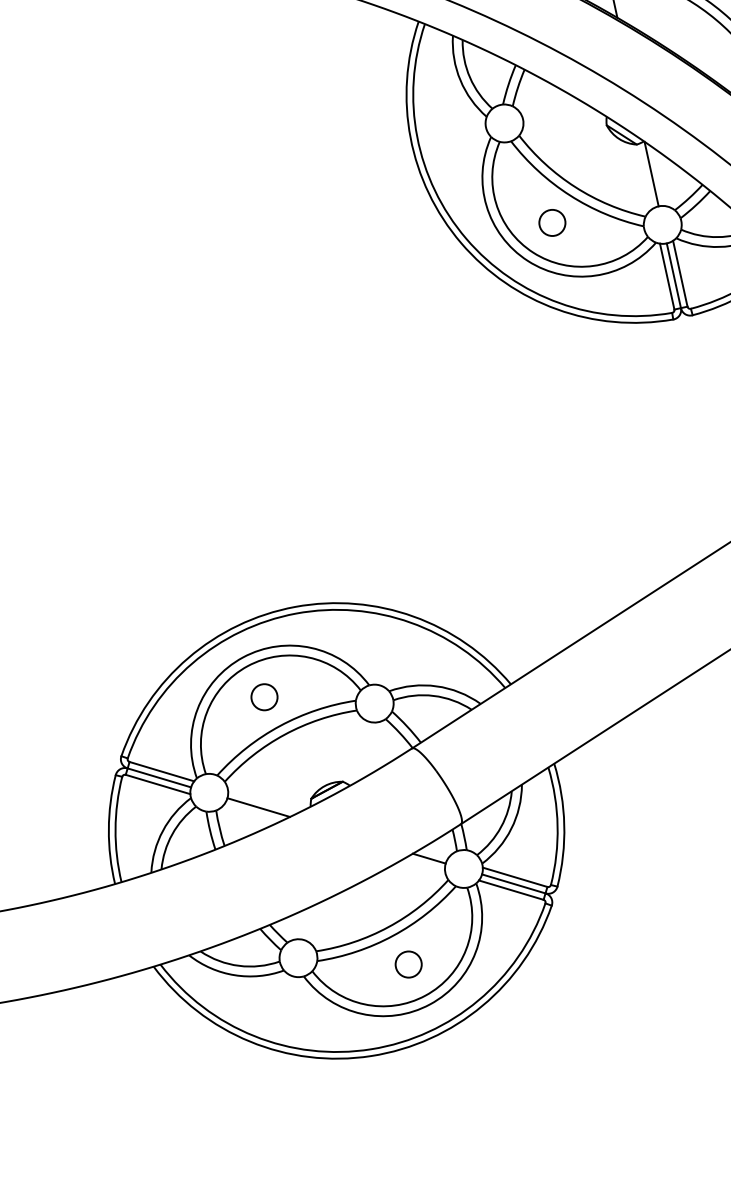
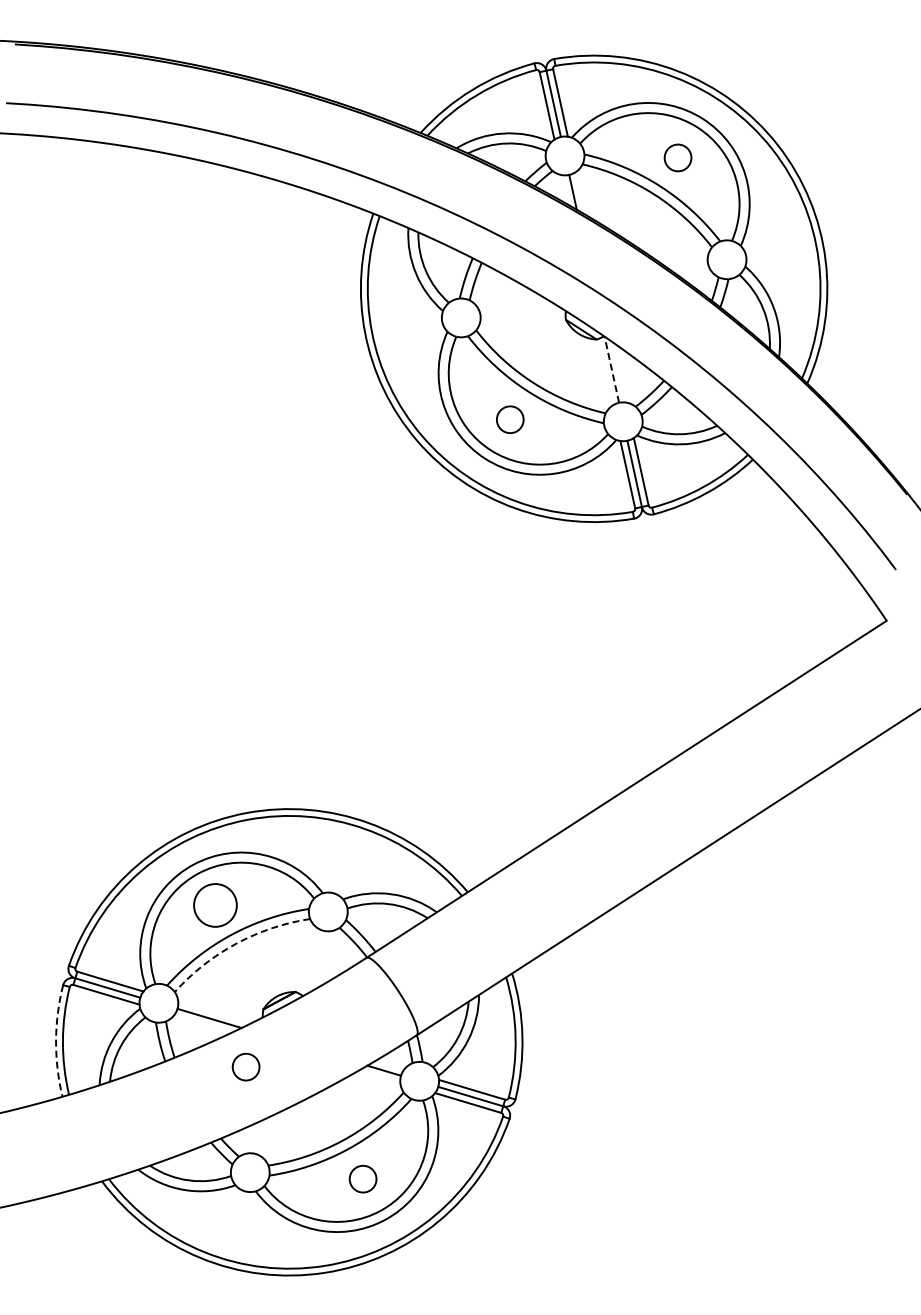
line: (651, 173) -> (611, 369), solid -> dashed
circle: (264, 697) -> (215, 905), size x1.6
arc: (285, 734) -> (236, 943), solid -> dashed
arc: (109, 829) -> (56, 1040), solid -> dashed
circle: (293, 854) -> (245, 1066), added

